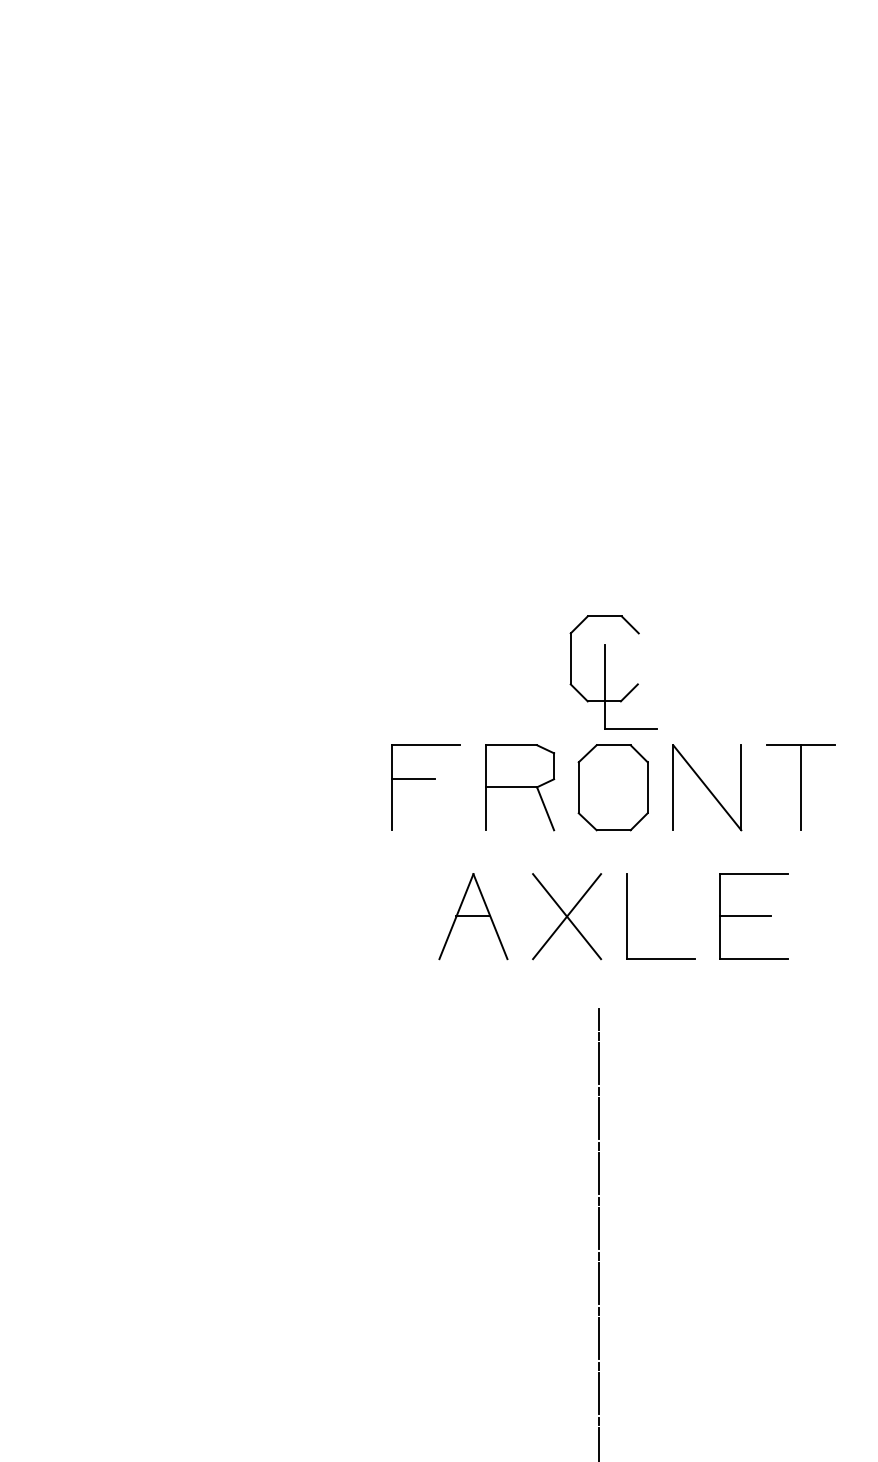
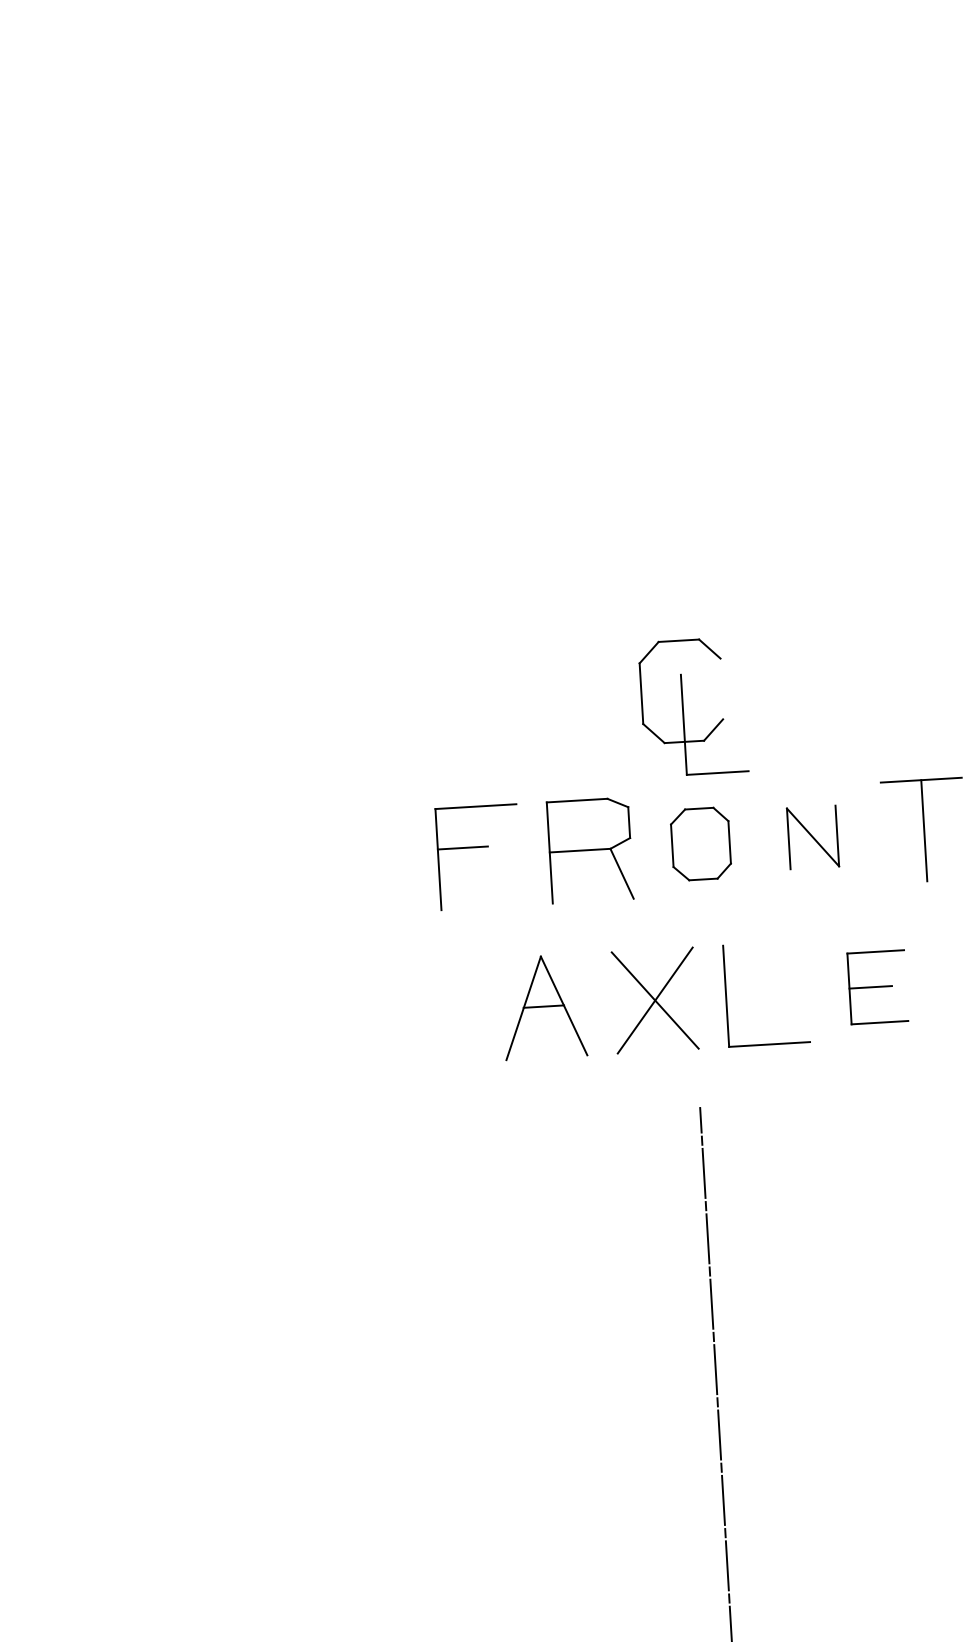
part: (612, 787) -> (700, 843), size x0.7
part: (707, 787) -> (813, 837), size x0.6
part: (753, 916) -> (877, 987), size x0.7

